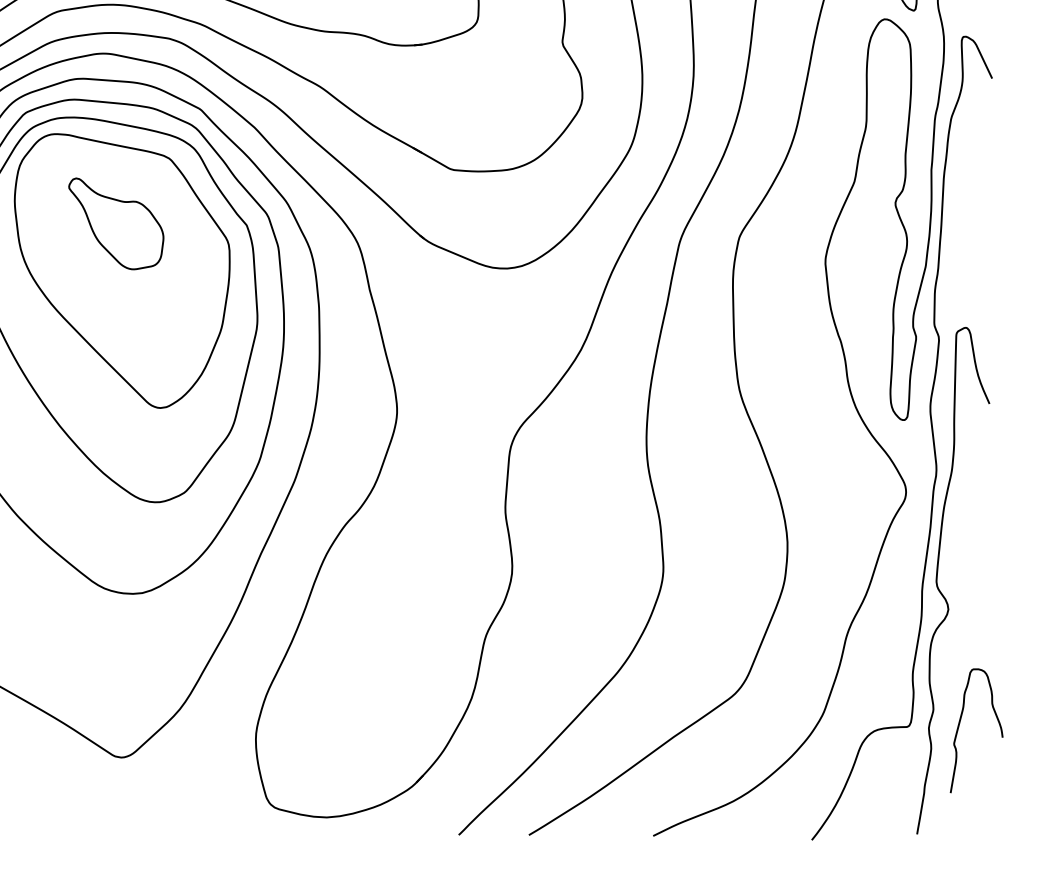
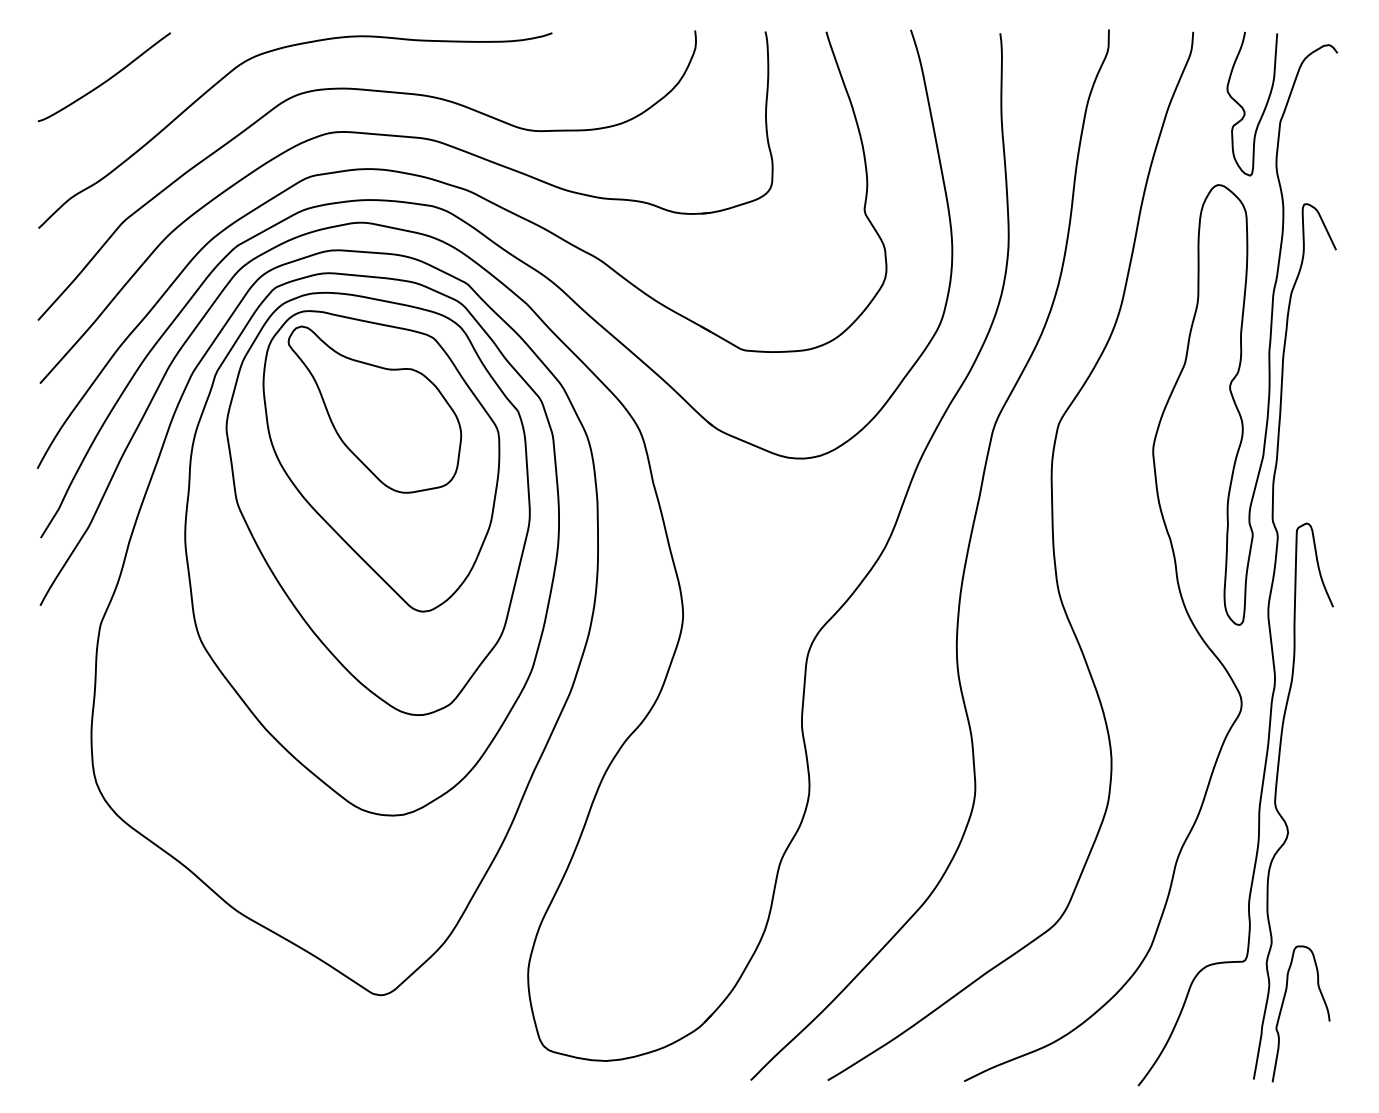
part: (115, 223) -> (374, 409), size x1.67
curve: (959, 725) -> (1282, 1008), moved

